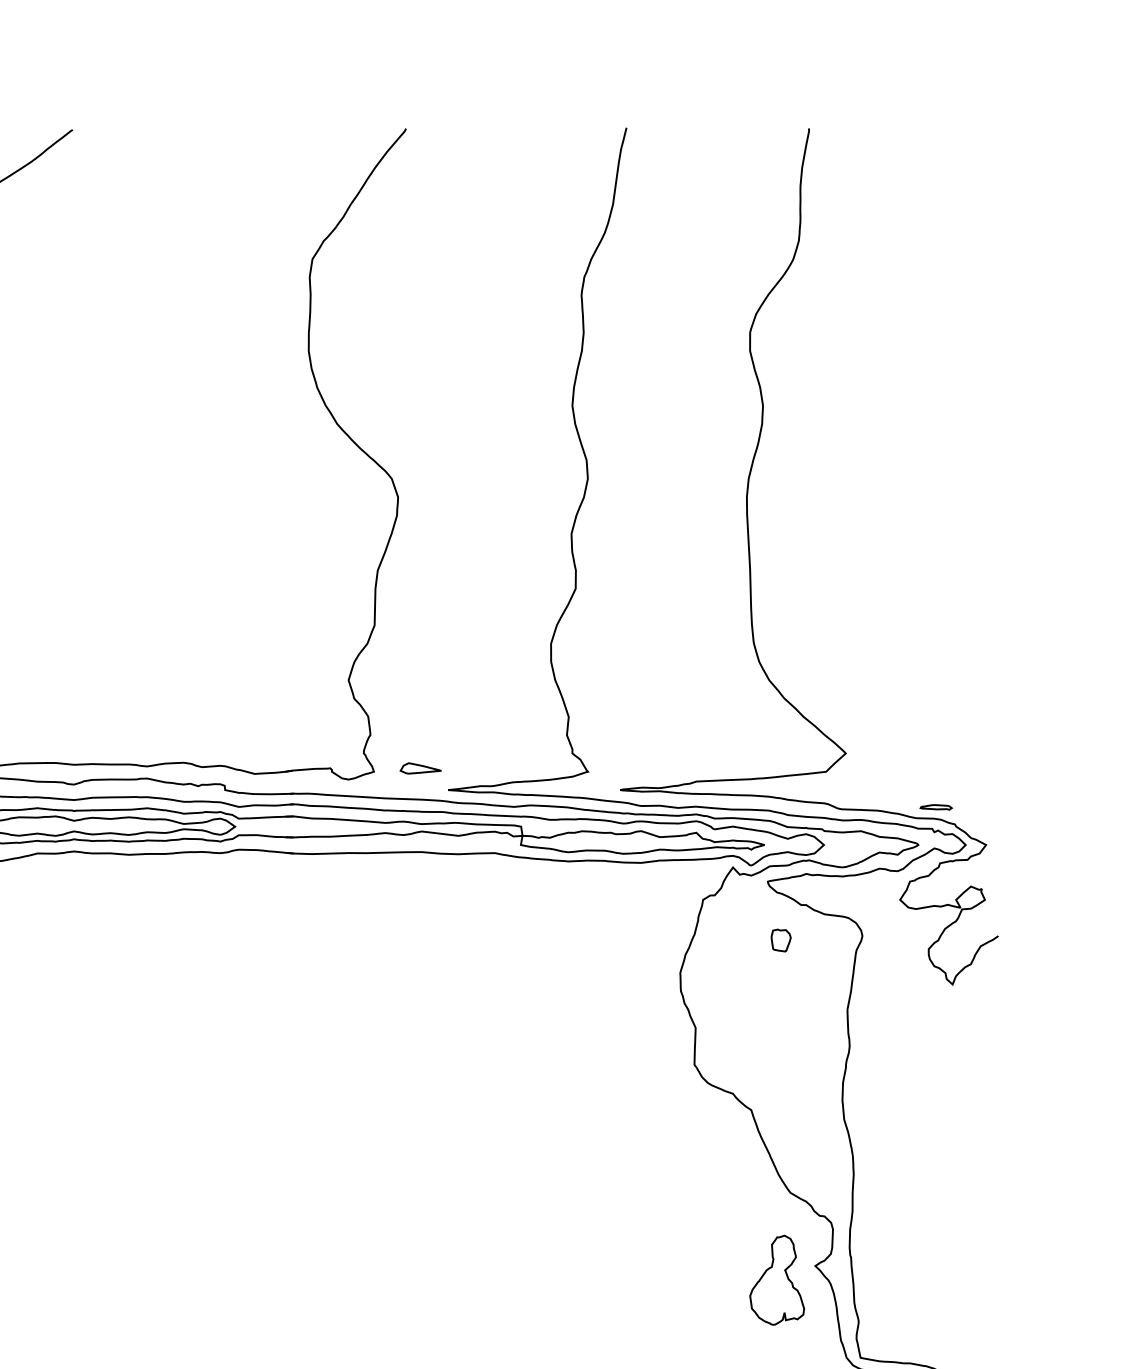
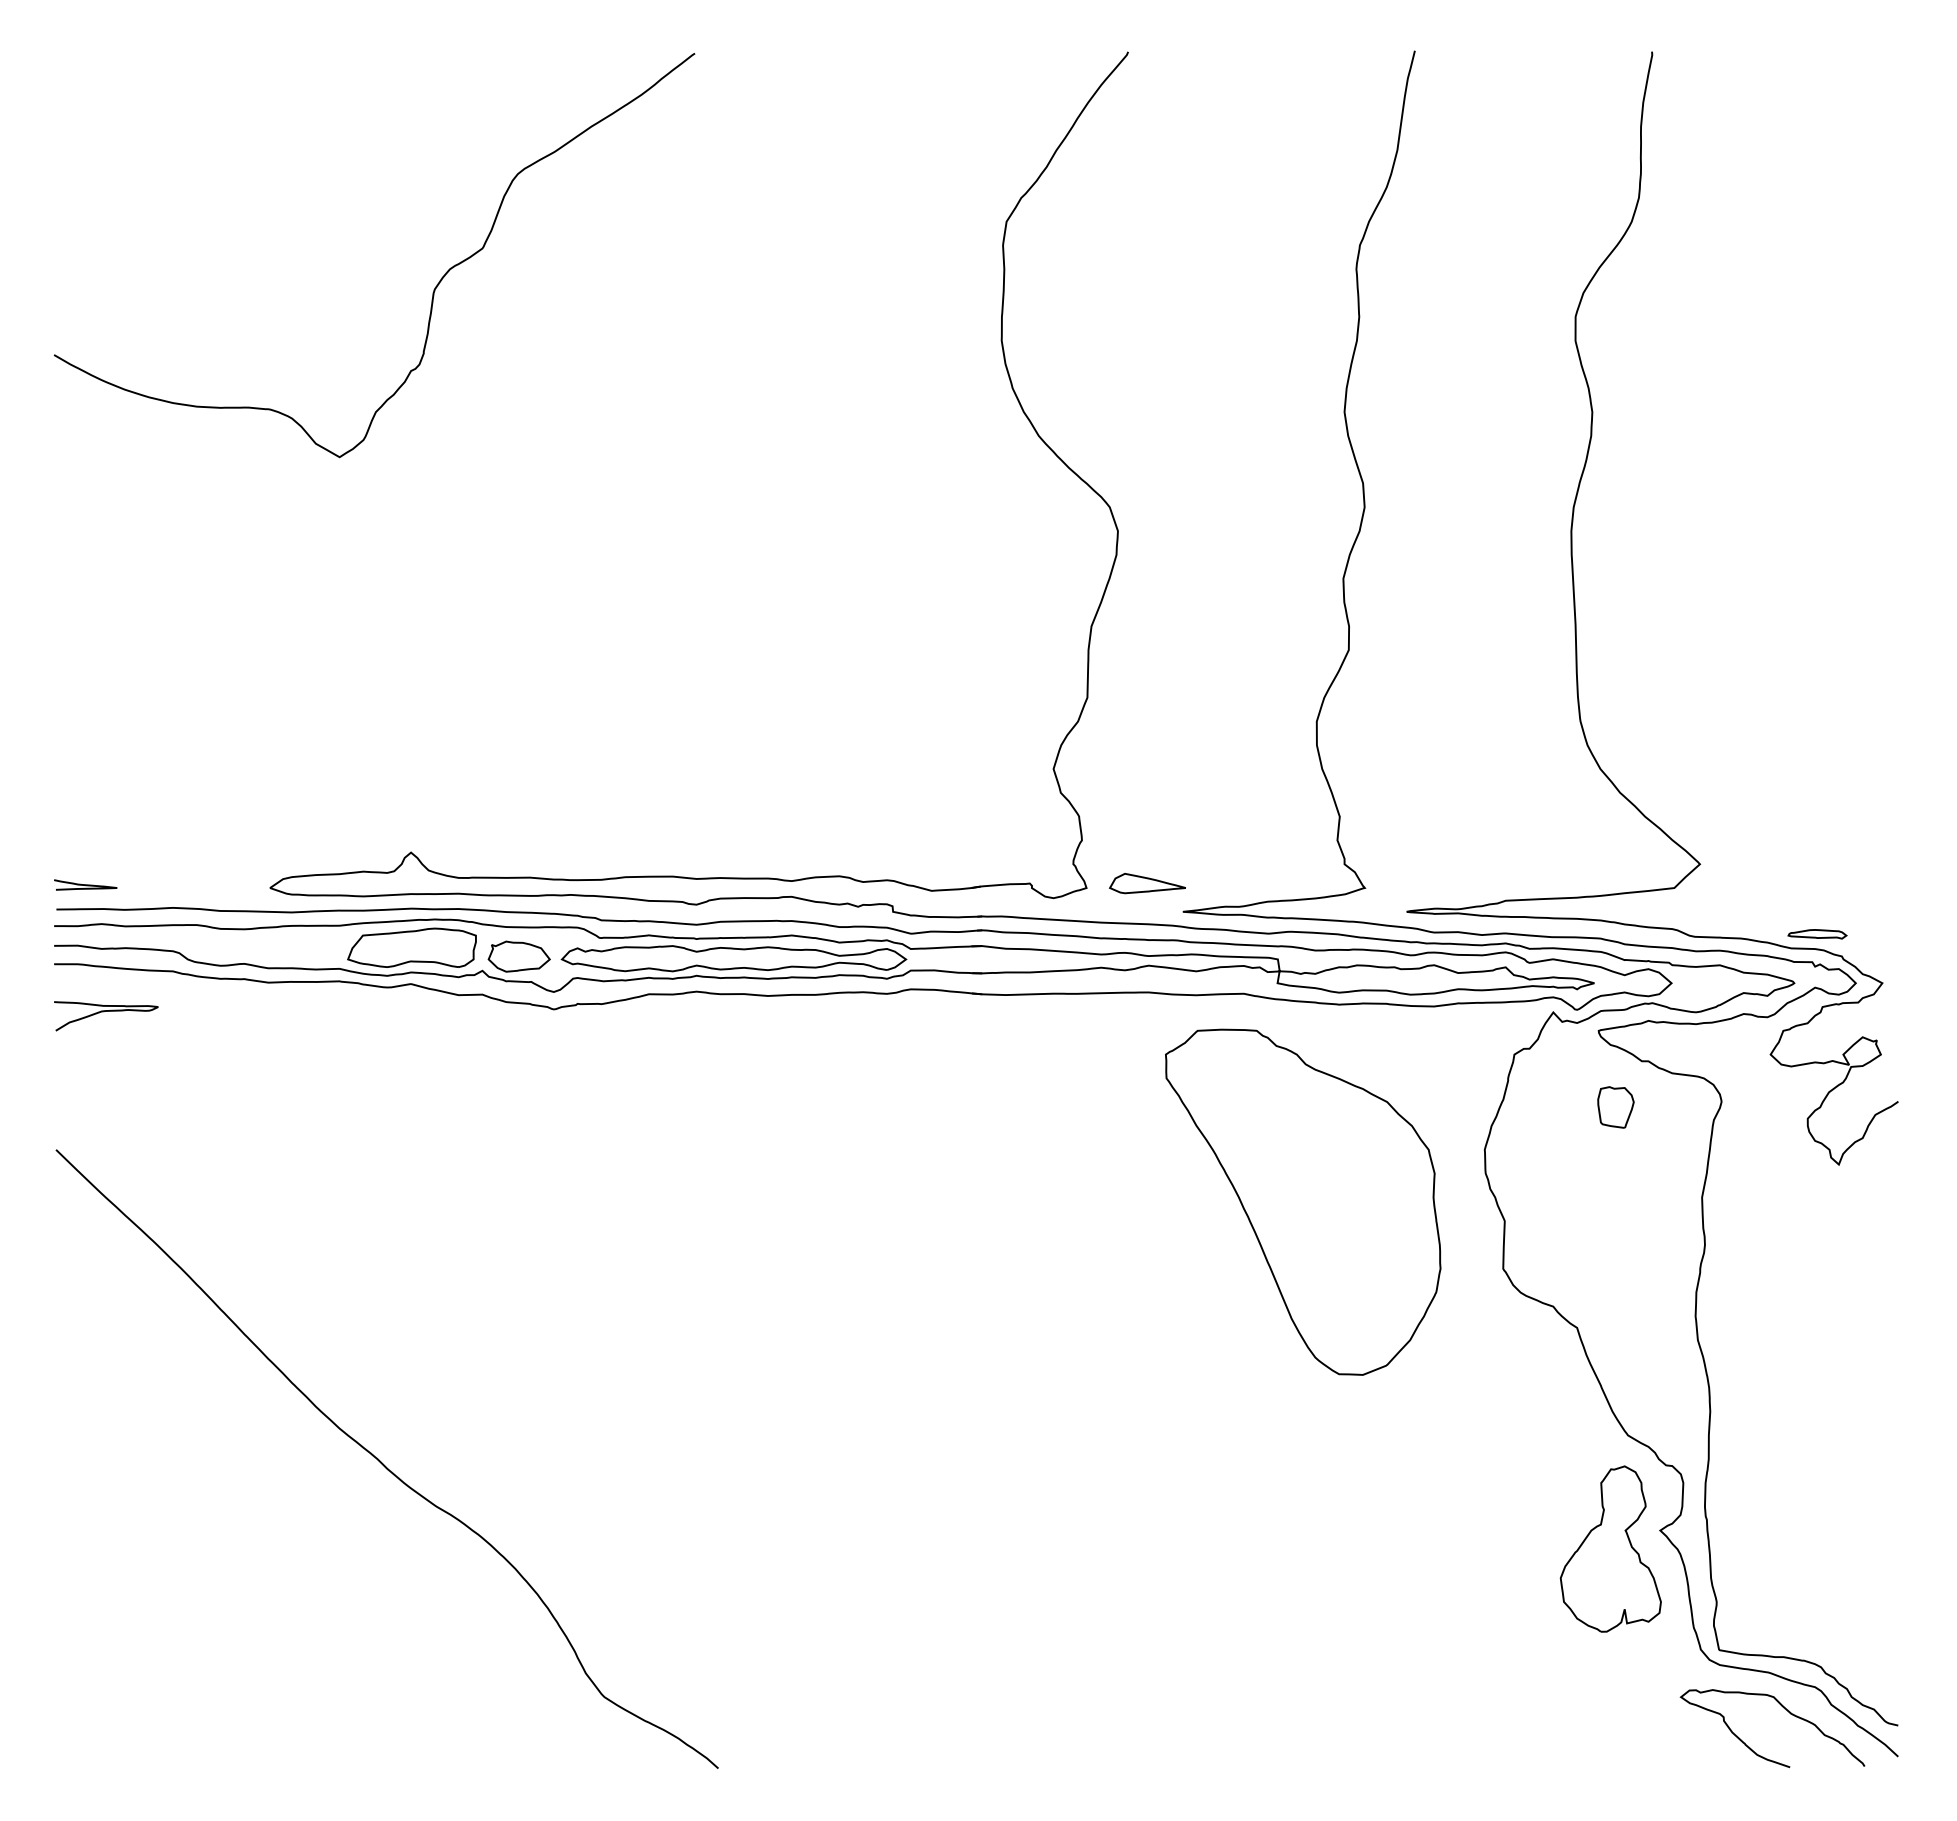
part: (420, 768) -> (1147, 883), size x1.43
part: (936, 807) -> (1817, 934), size x1.43
part: (780, 940) -> (1615, 1107), size x1.43
part: (540, 1012) -> (1303, 1201), added
part: (776, 1279) -> (1610, 1548), size x1.43

